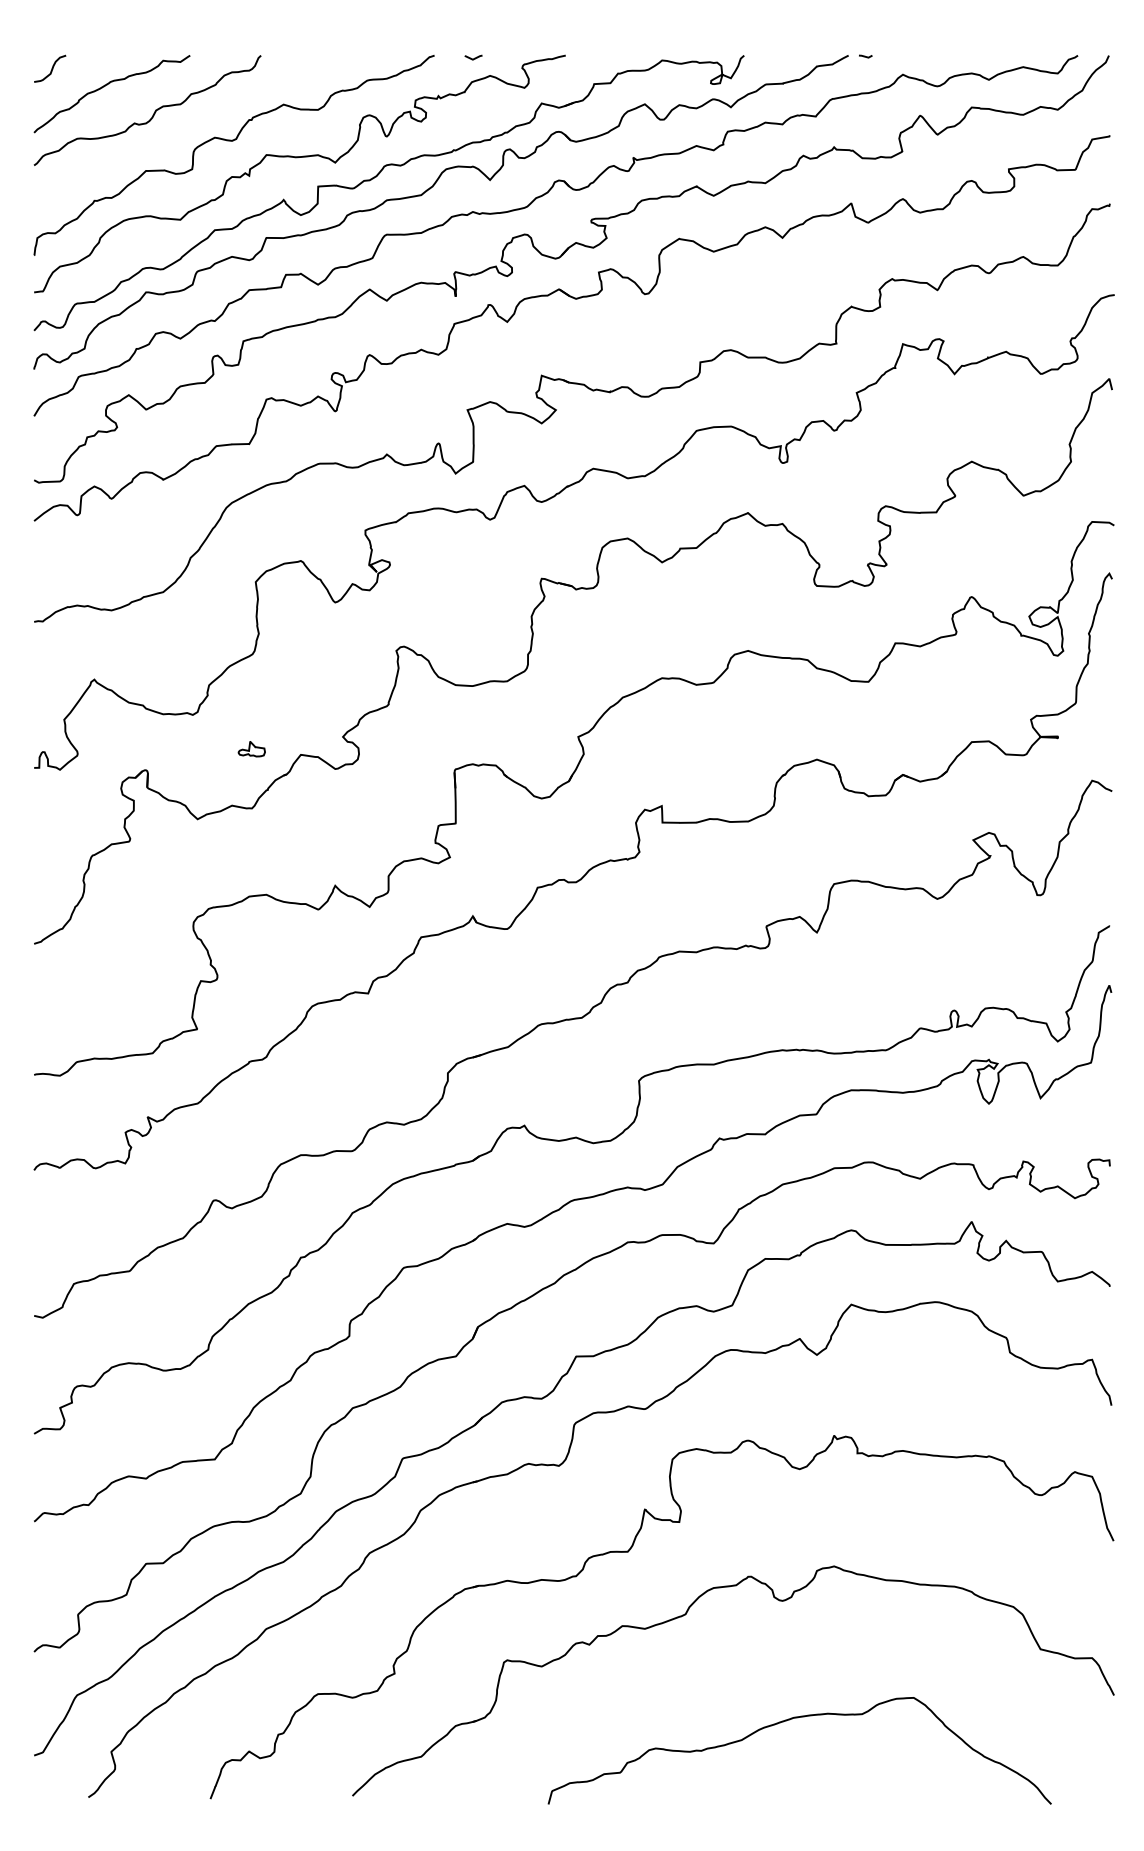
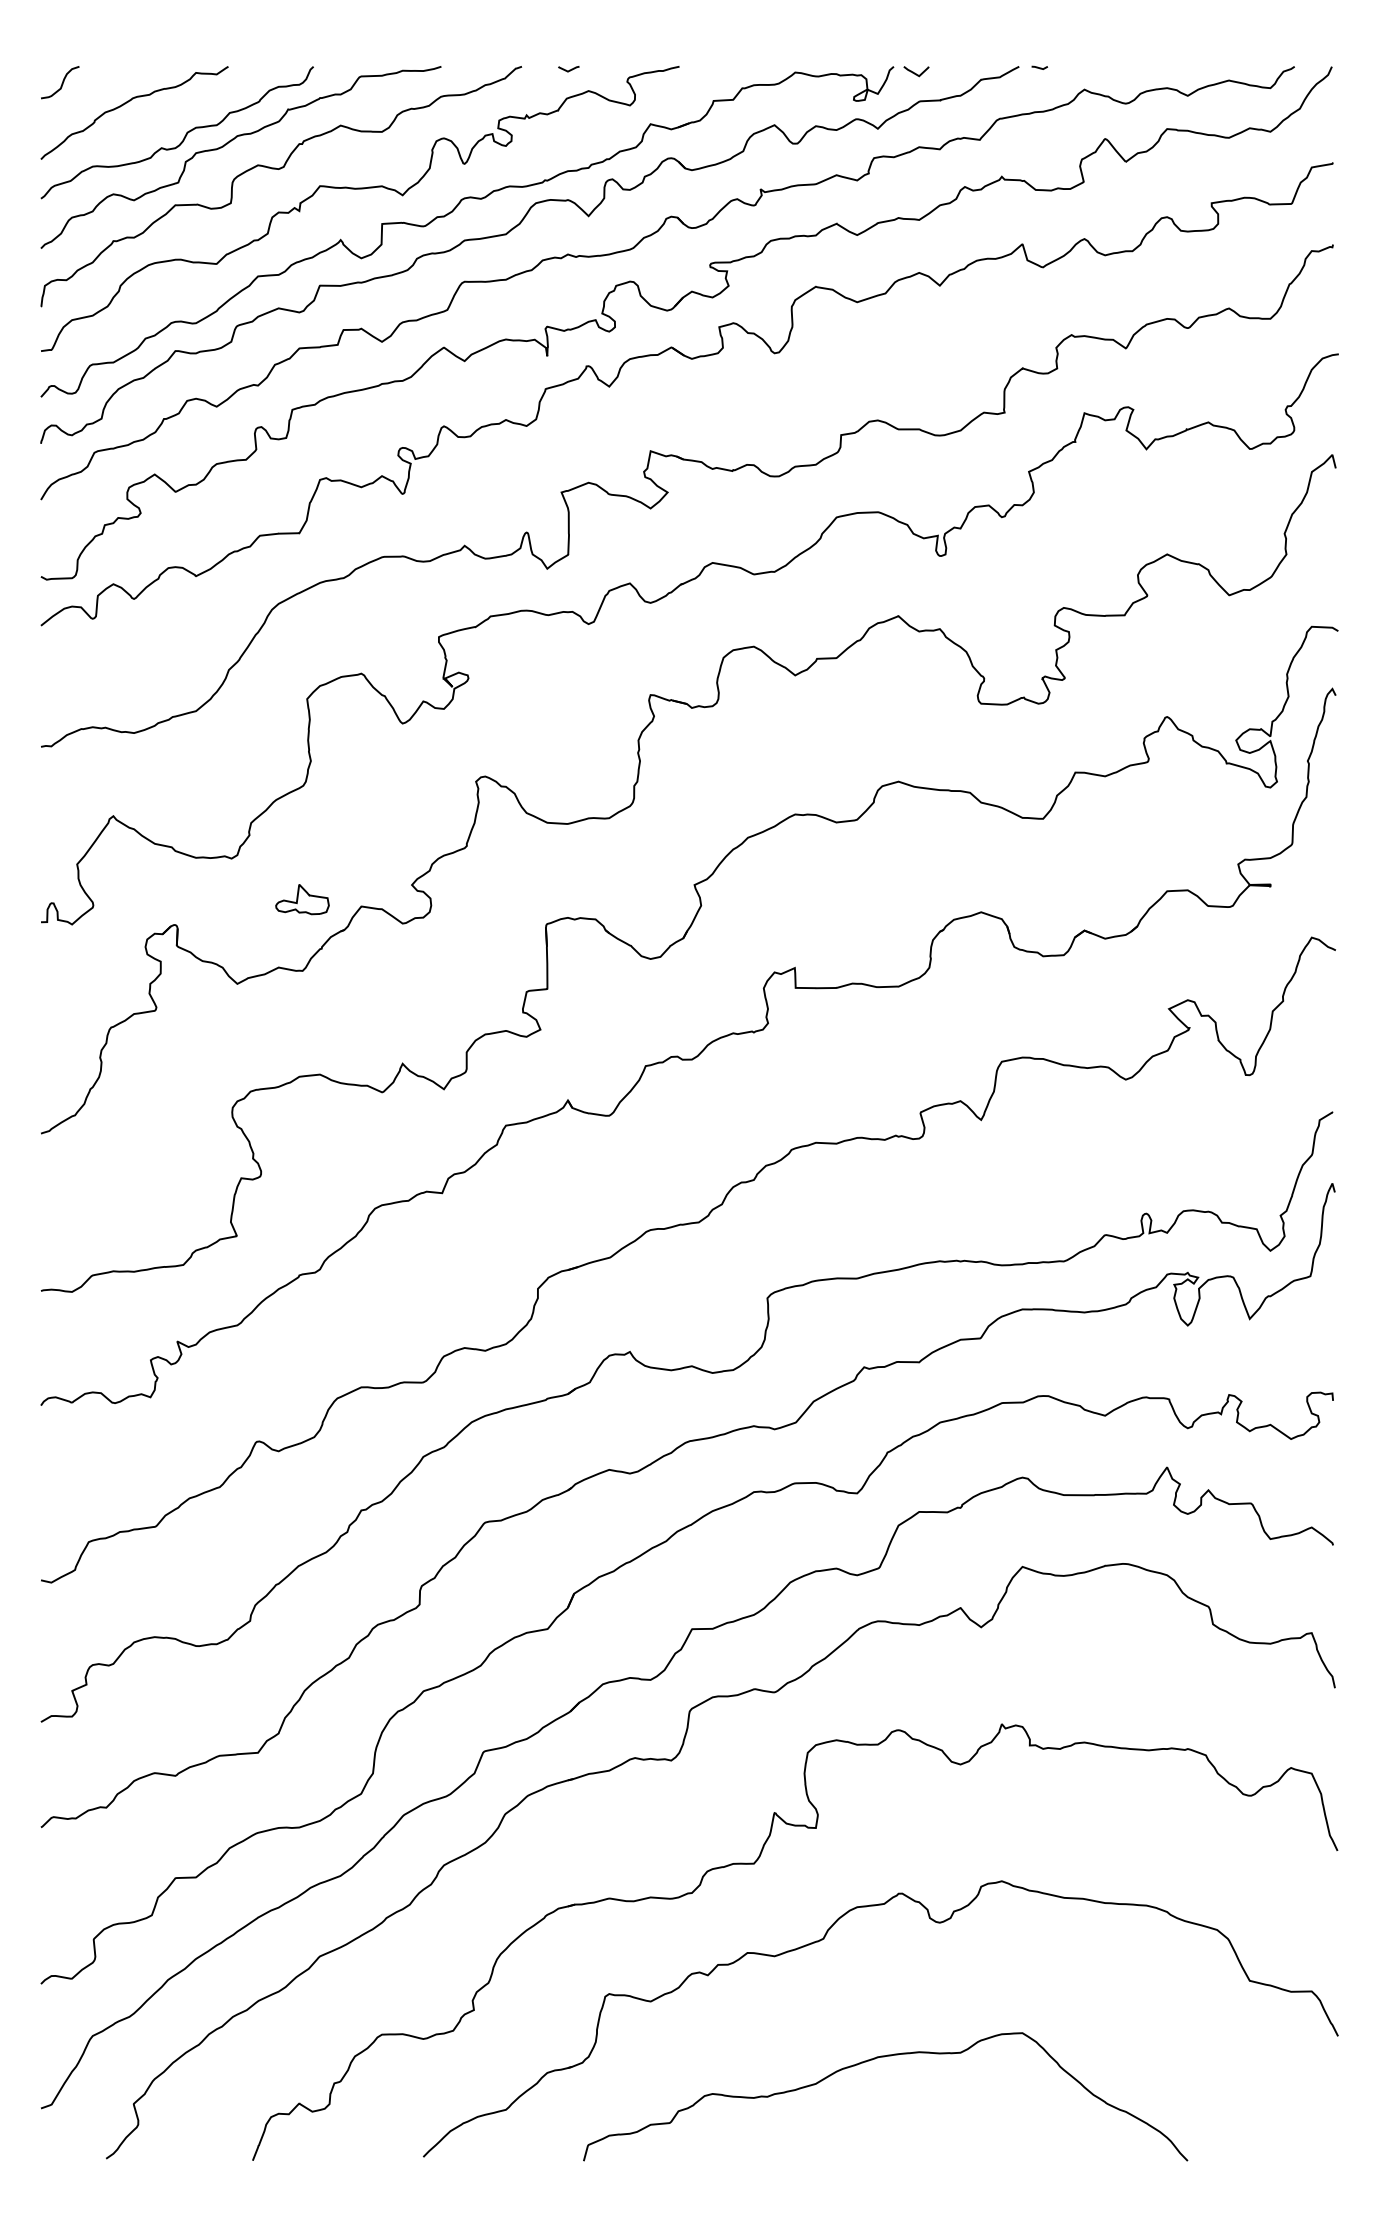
curve: (762, 60) -> (915, 72), added
curve: (191, 118) -> (230, 142), added
part: (251, 748) -> (302, 899), size x1.67
curve: (788, 1720) -> (872, 2060), moved

